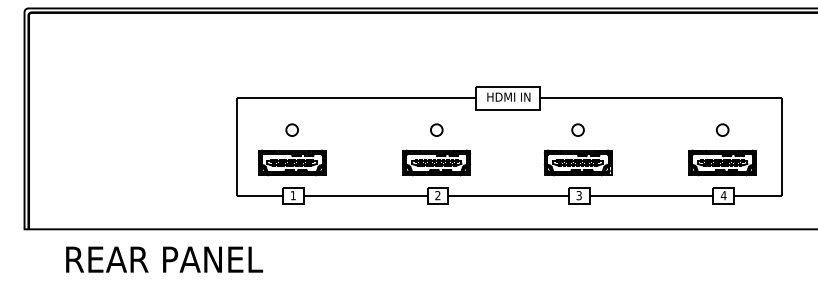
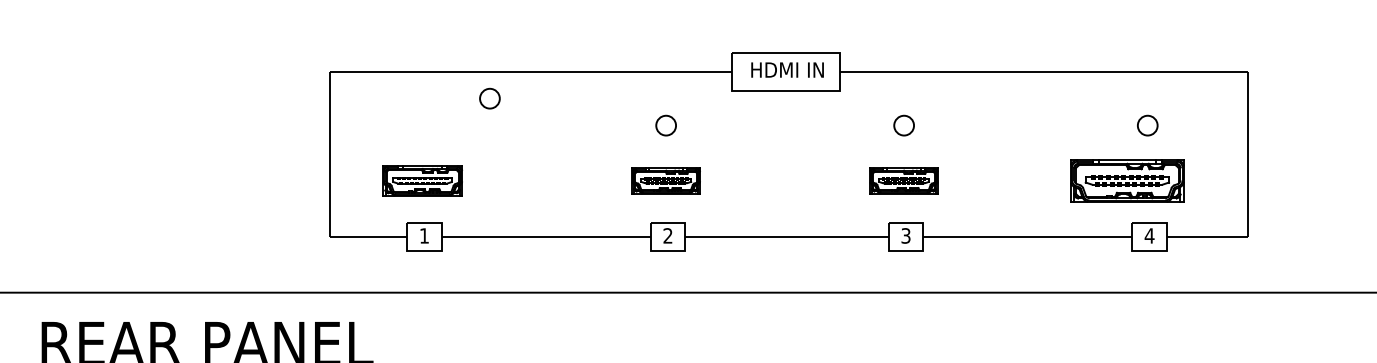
circle: (291, 129) -> (488, 97), moved
part: (292, 162) -> (423, 180), size x0.7
part: (436, 162) -> (665, 180), size x0.6
part: (577, 162) -> (903, 180), size x0.6
part: (722, 162) -> (1127, 180), moved

